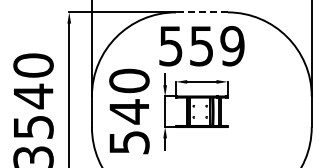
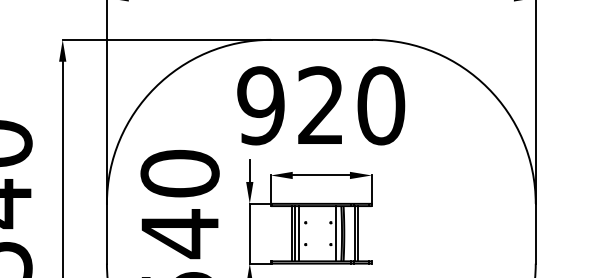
line: (201, 12) -> (320, 40), dashed -> solid
text: (201, 45) -> (320, 104), 559 -> 920

